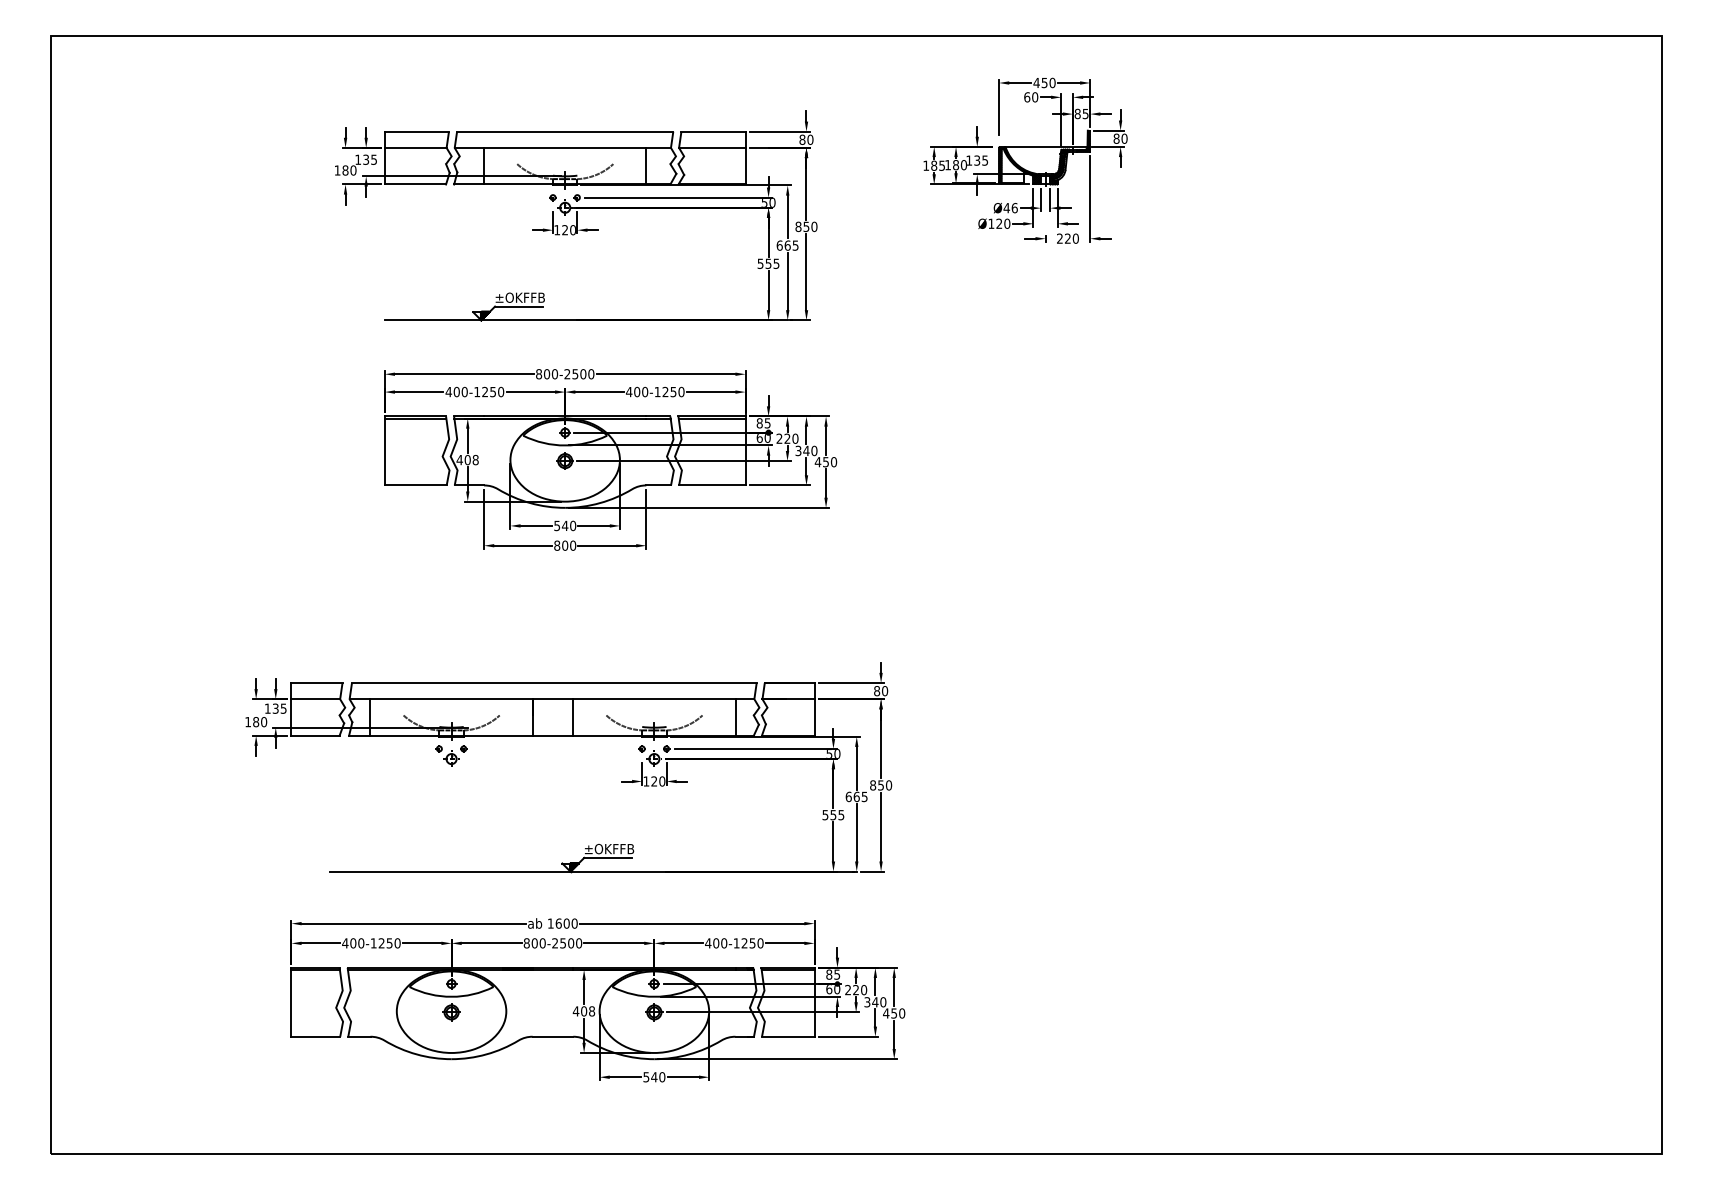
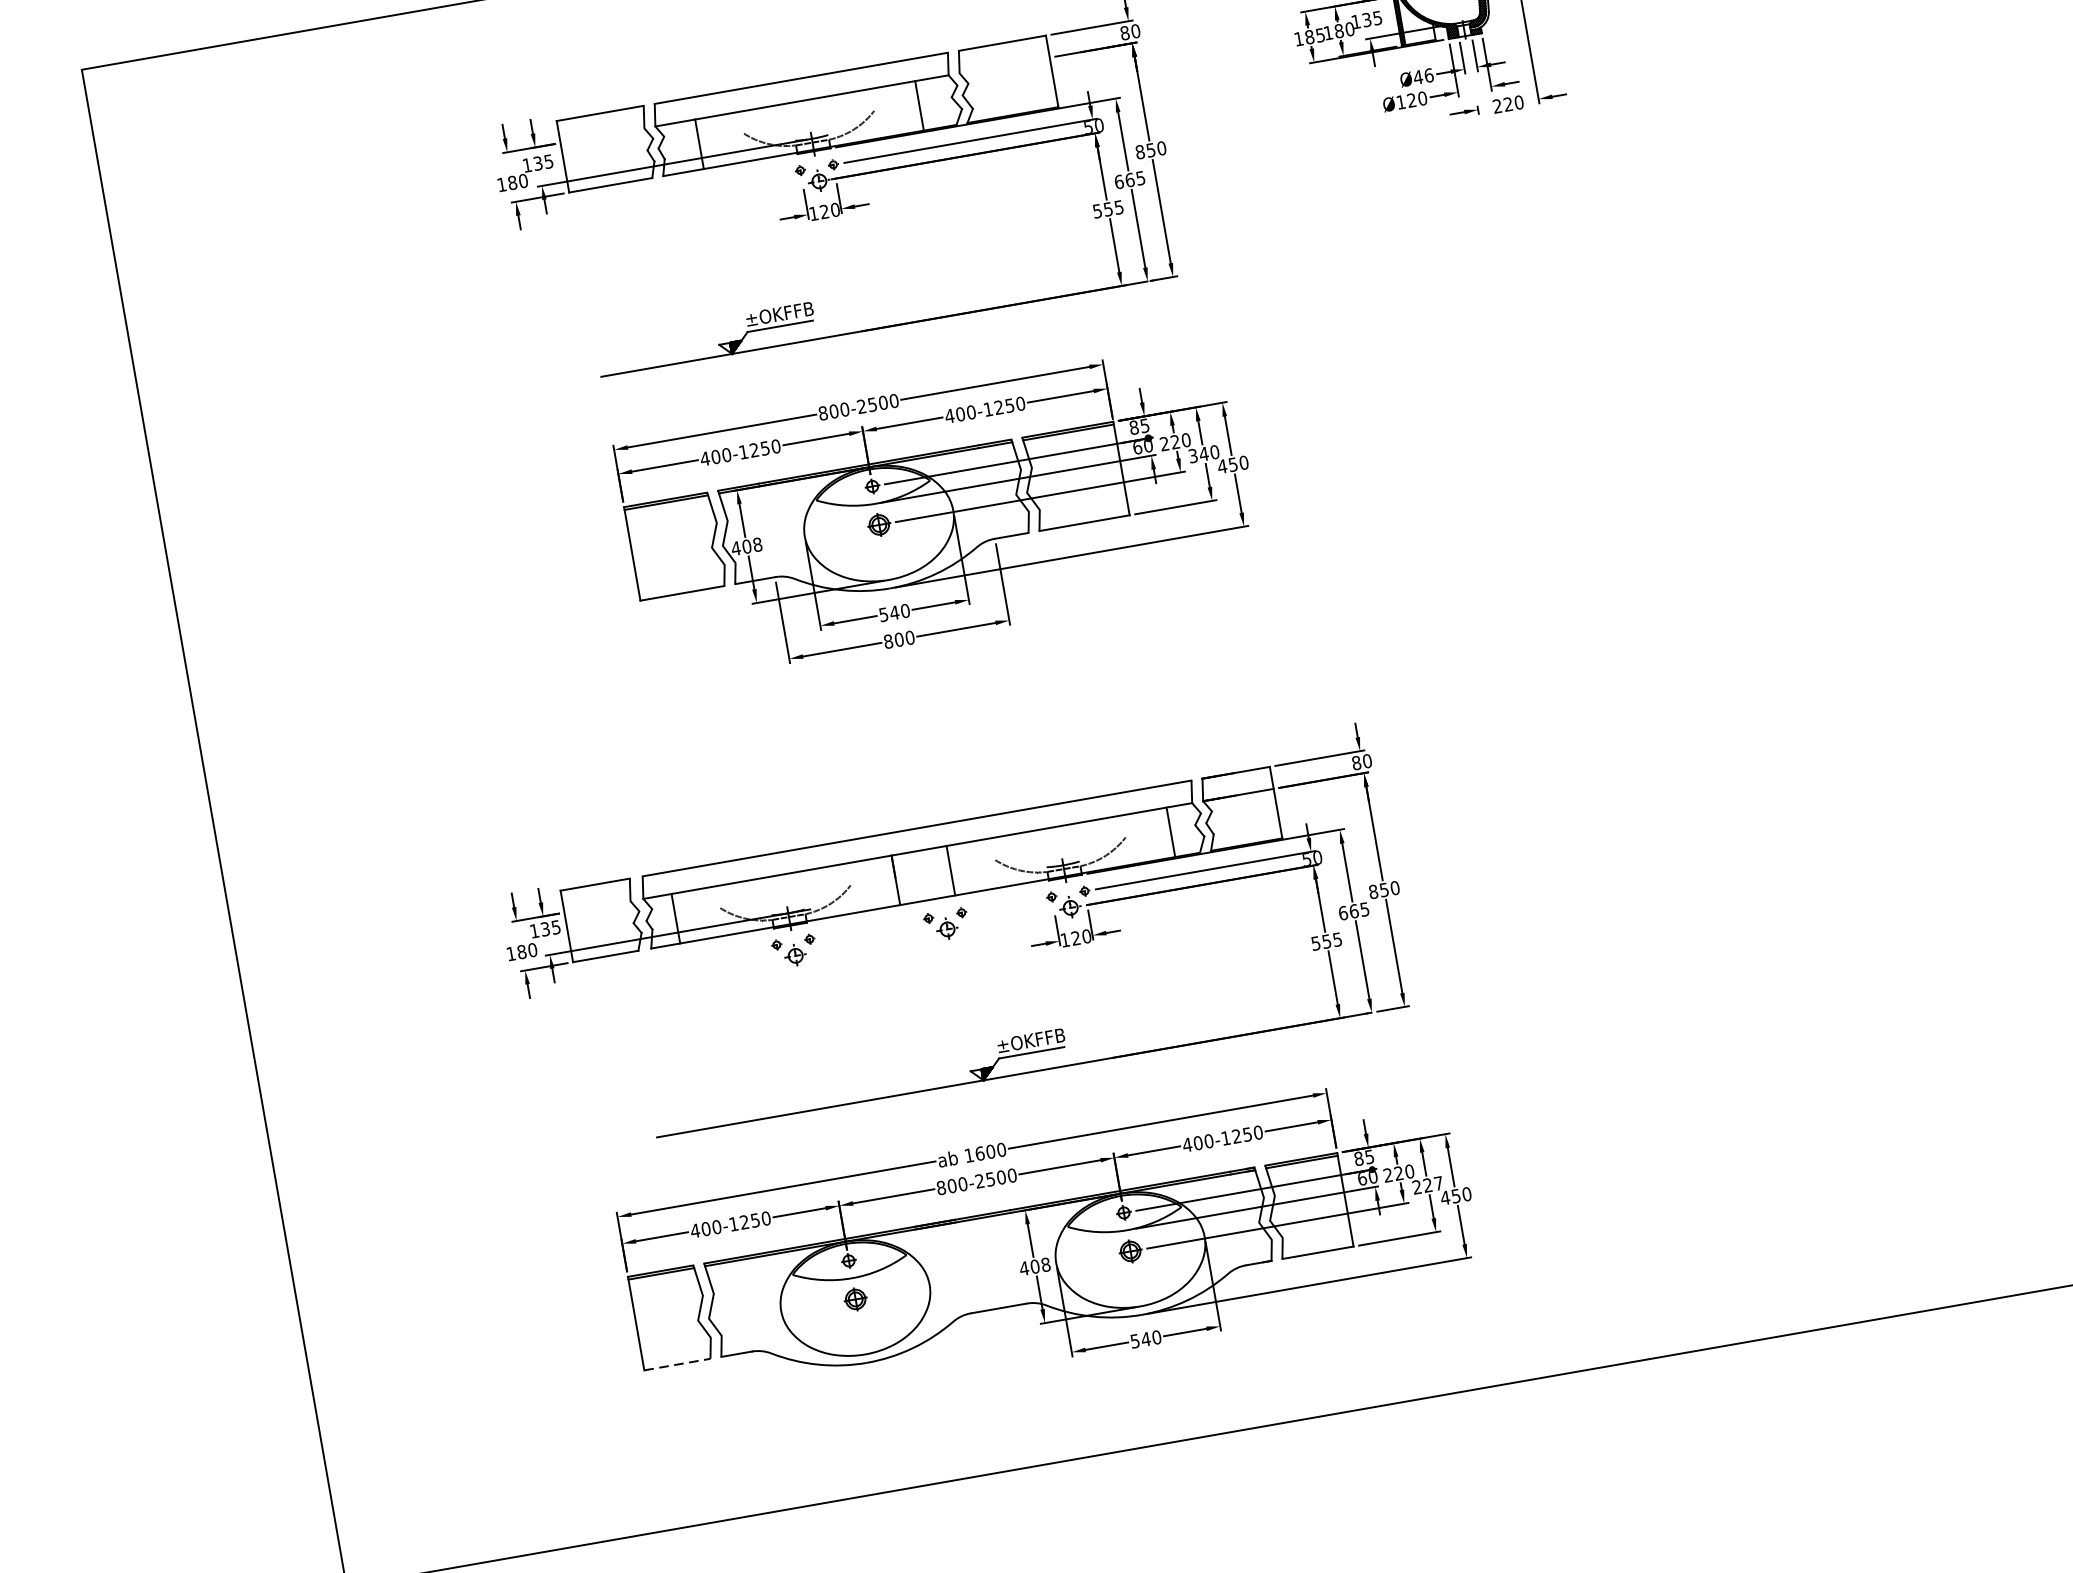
line: (415, 147) -> (602, 135), removed
line: (712, 147) -> (1004, 64), removed
line: (315, 699) -> (597, 907), removed
part: (563, 755) -> (946, 924), added
text: (875, 1002) -> (1428, 1185), 340 -> 227
line: (316, 1036) -> (678, 1364), solid -> dashed

